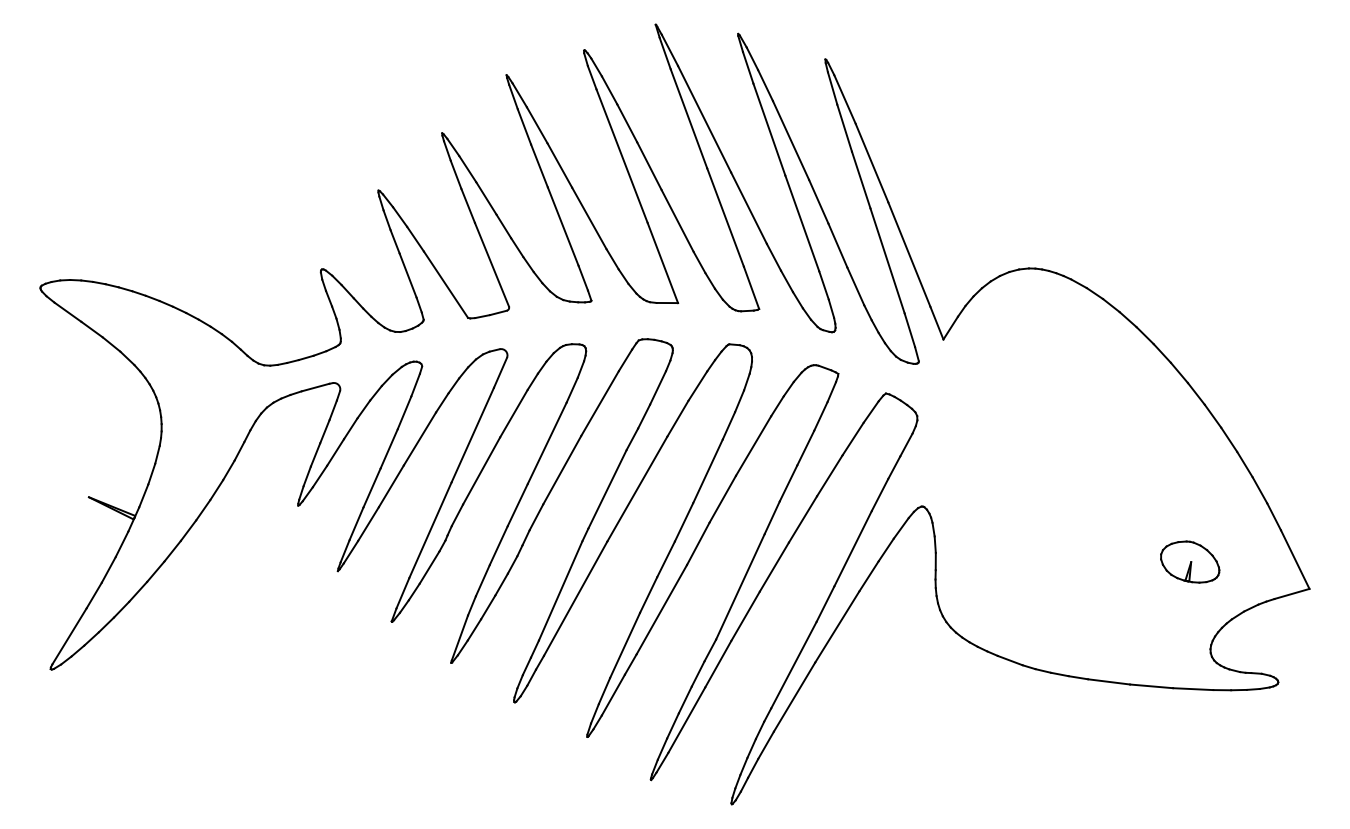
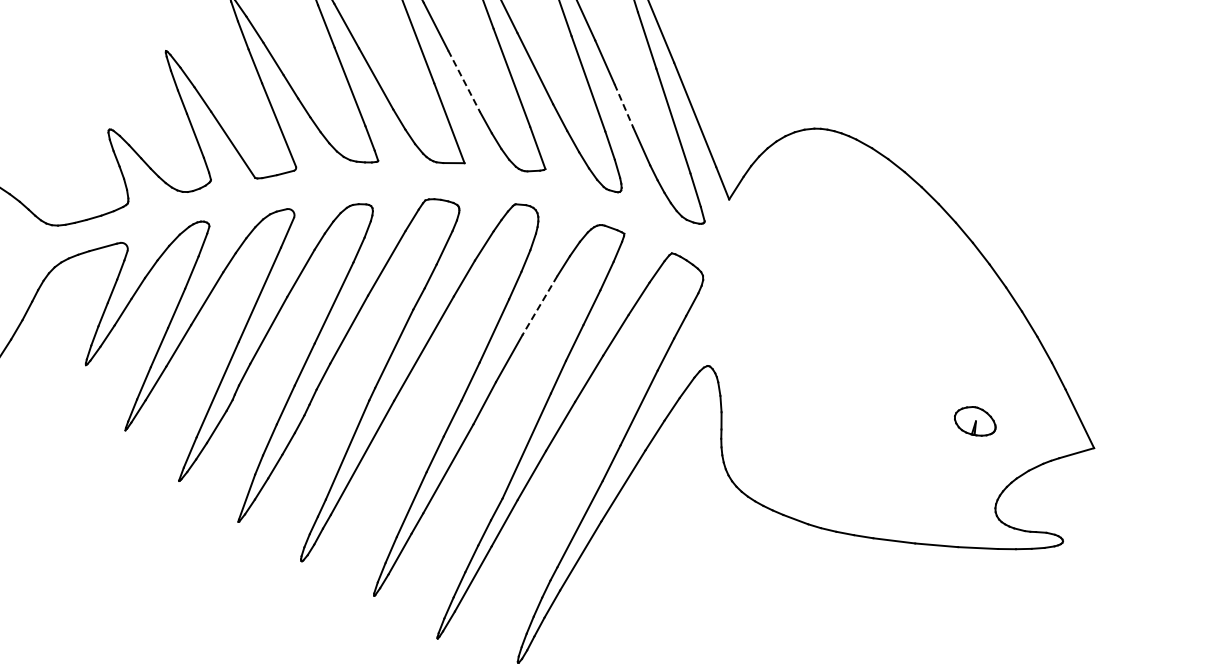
line: (677, 220) -> (464, 80), solid -> dashed
line: (837, 245) -> (623, 105), solid -> dashed
line: (753, 446) -> (539, 306), solid -> dashed
part: (1190, 561) -> (975, 420), size x0.7

